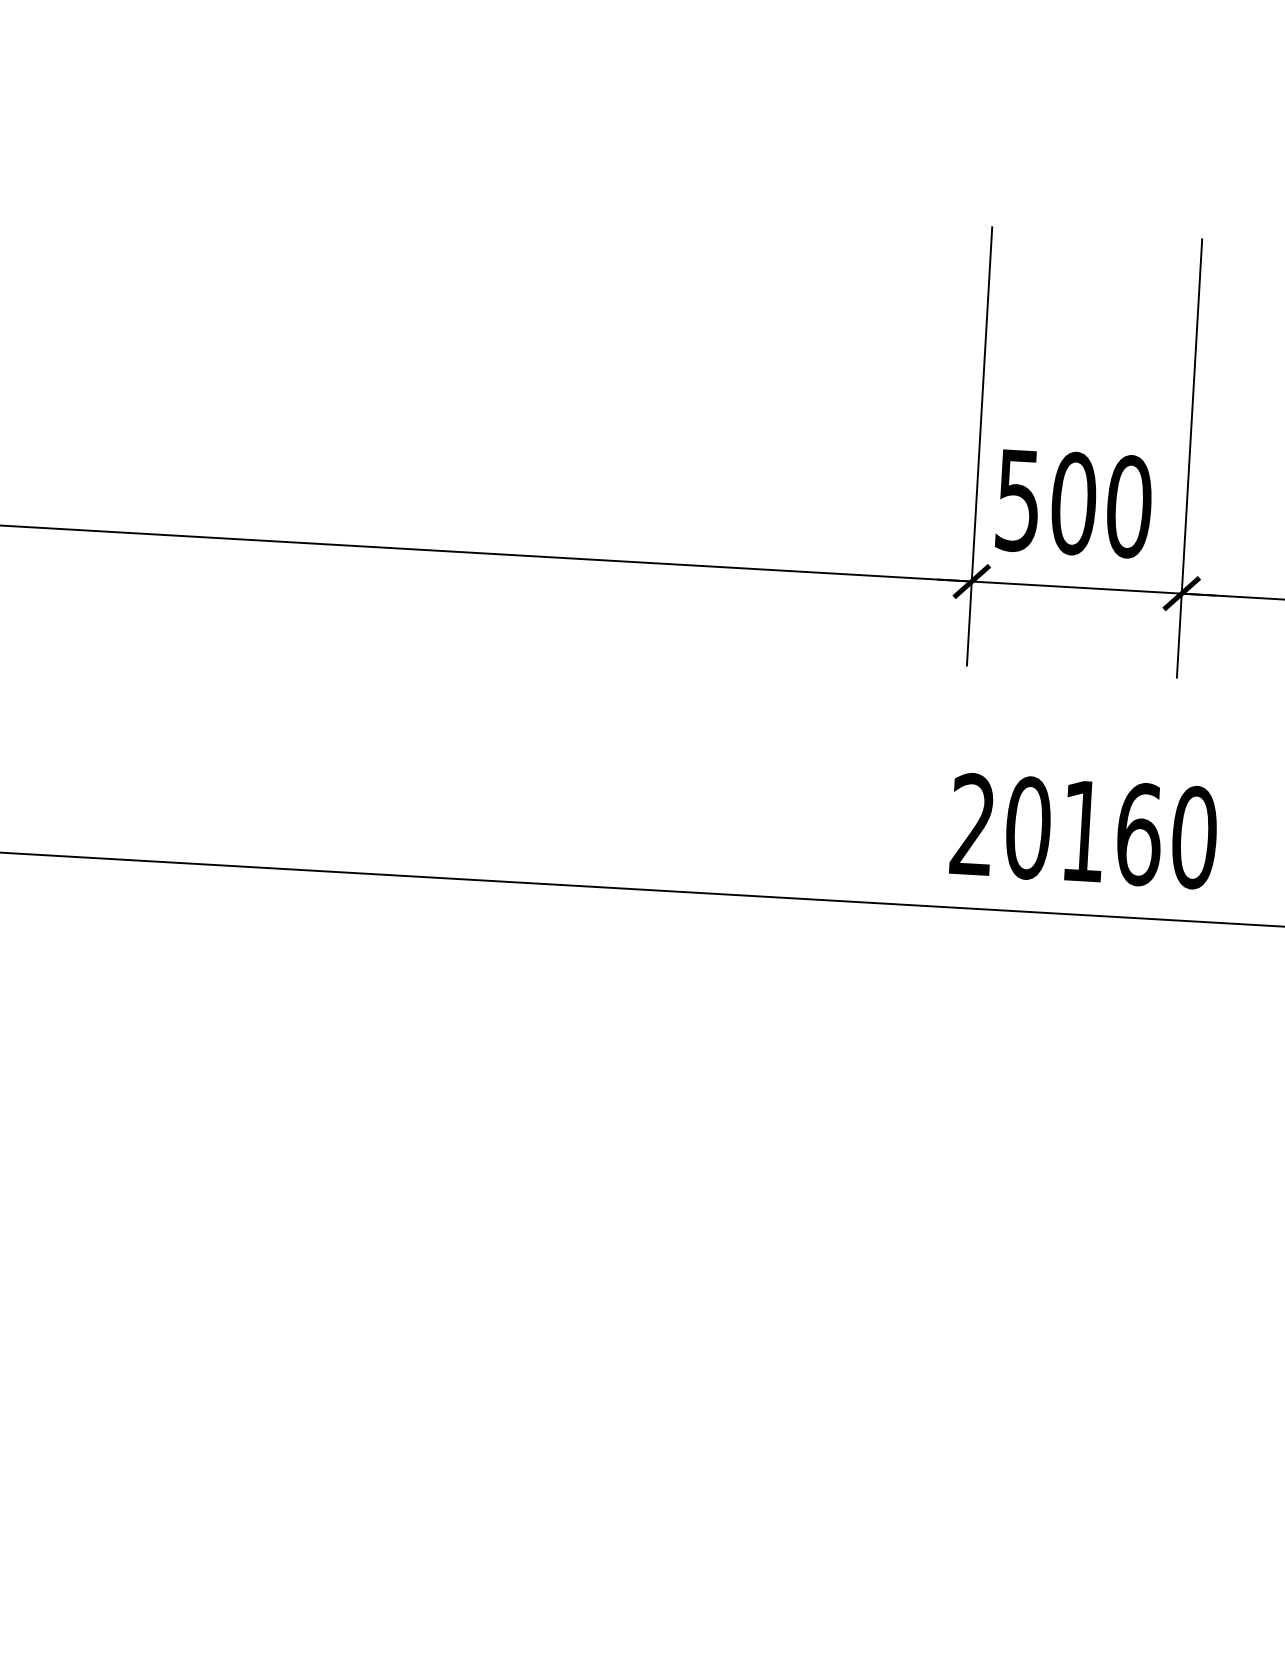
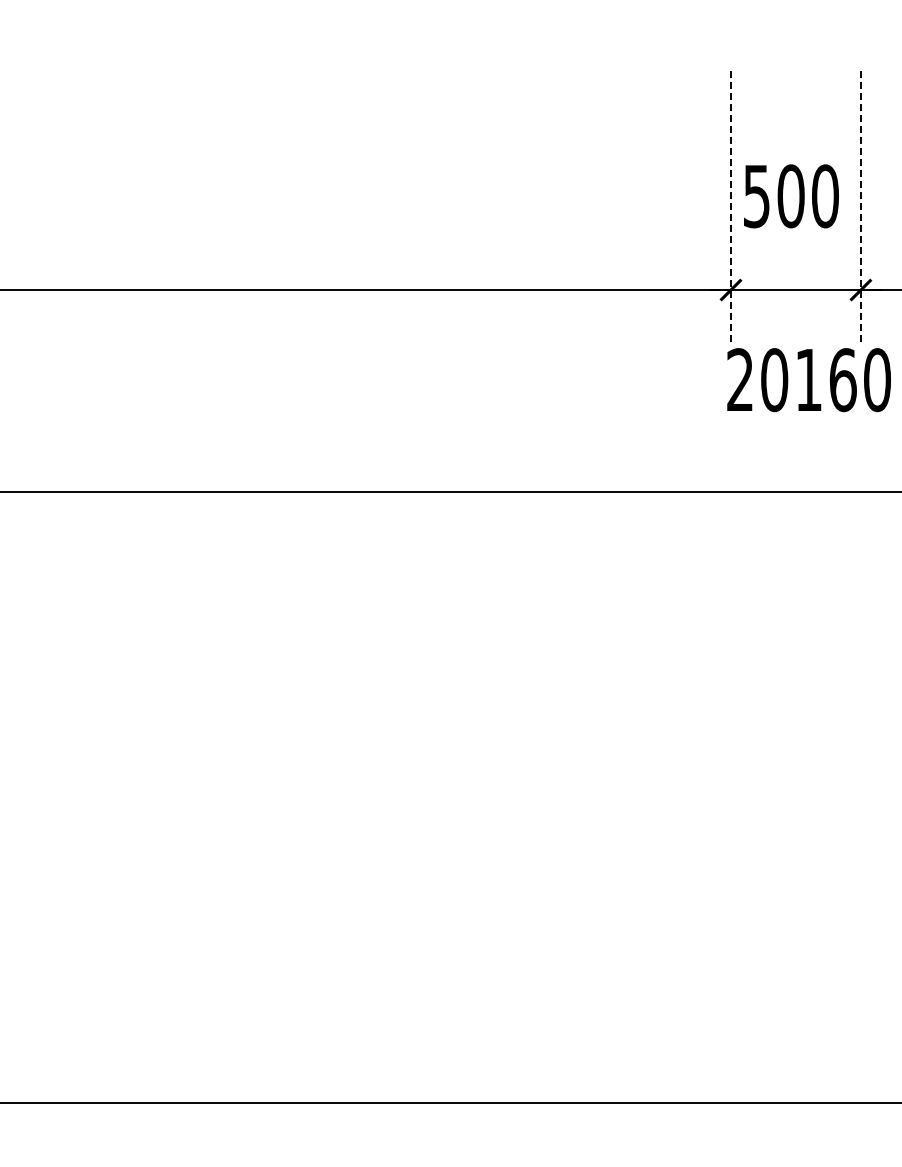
line: (978, 446) -> (730, 206), solid -> dashed
line: (1188, 458) -> (860, 206), solid -> dashed
text: (1074, 503) -> (791, 196), moved
text: (1083, 831) -> (808, 380), moved

